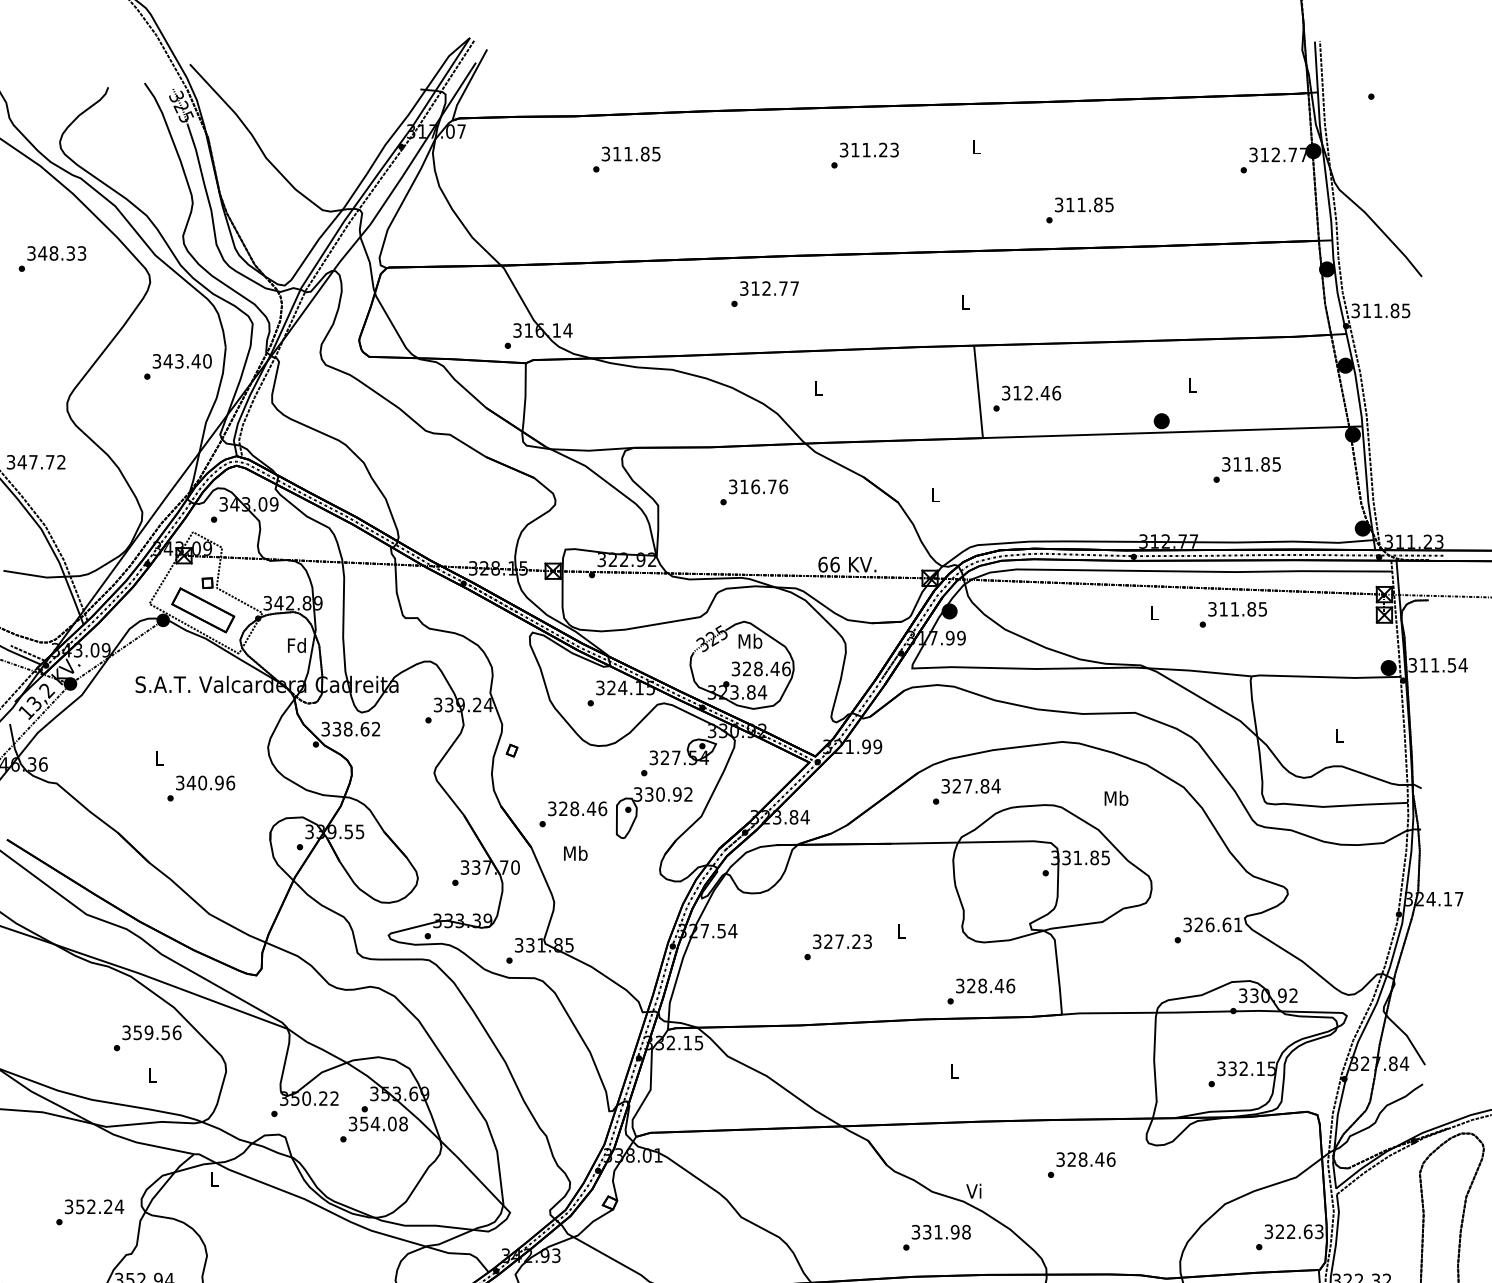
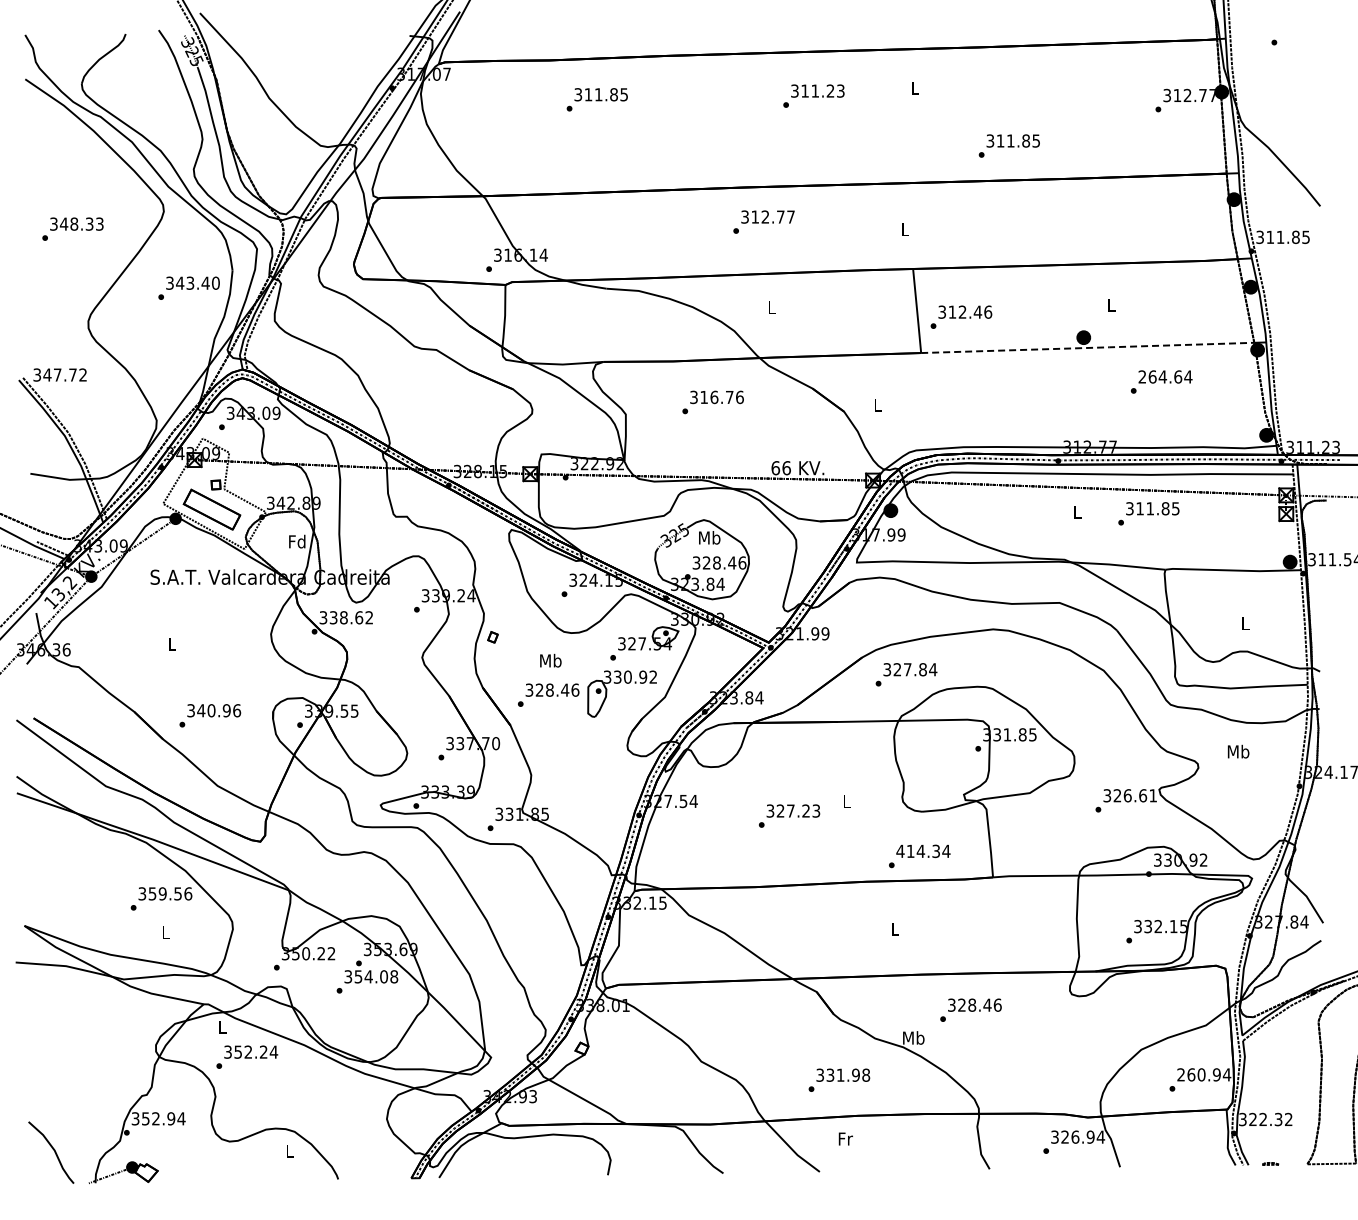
text: (51, 258) -> (72, 228), moved
text: (764, 293) -> (763, 221), moved
line: (1166, 431) -> (1088, 347), solid -> dashed
text: (1251, 463) -> (1165, 376), 311.85 -> 264.64
text: (201, 788) -> (210, 715), moved
text: (1116, 798) -> (1238, 751), moved
text: (575, 853) -> (550, 660), moved
text: (985, 986) -> (923, 851), 328.46 -> 414.34
text: (1081, 1164) -> (970, 1009), moved
text: (974, 1190) -> (913, 1037), Vi -> Mb
text: (90, 1211) -> (247, 1056), moved
text: (1294, 1231) -> (1204, 1074), 322.63 -> 260.94
text: (937, 1236) -> (839, 1079), moved

